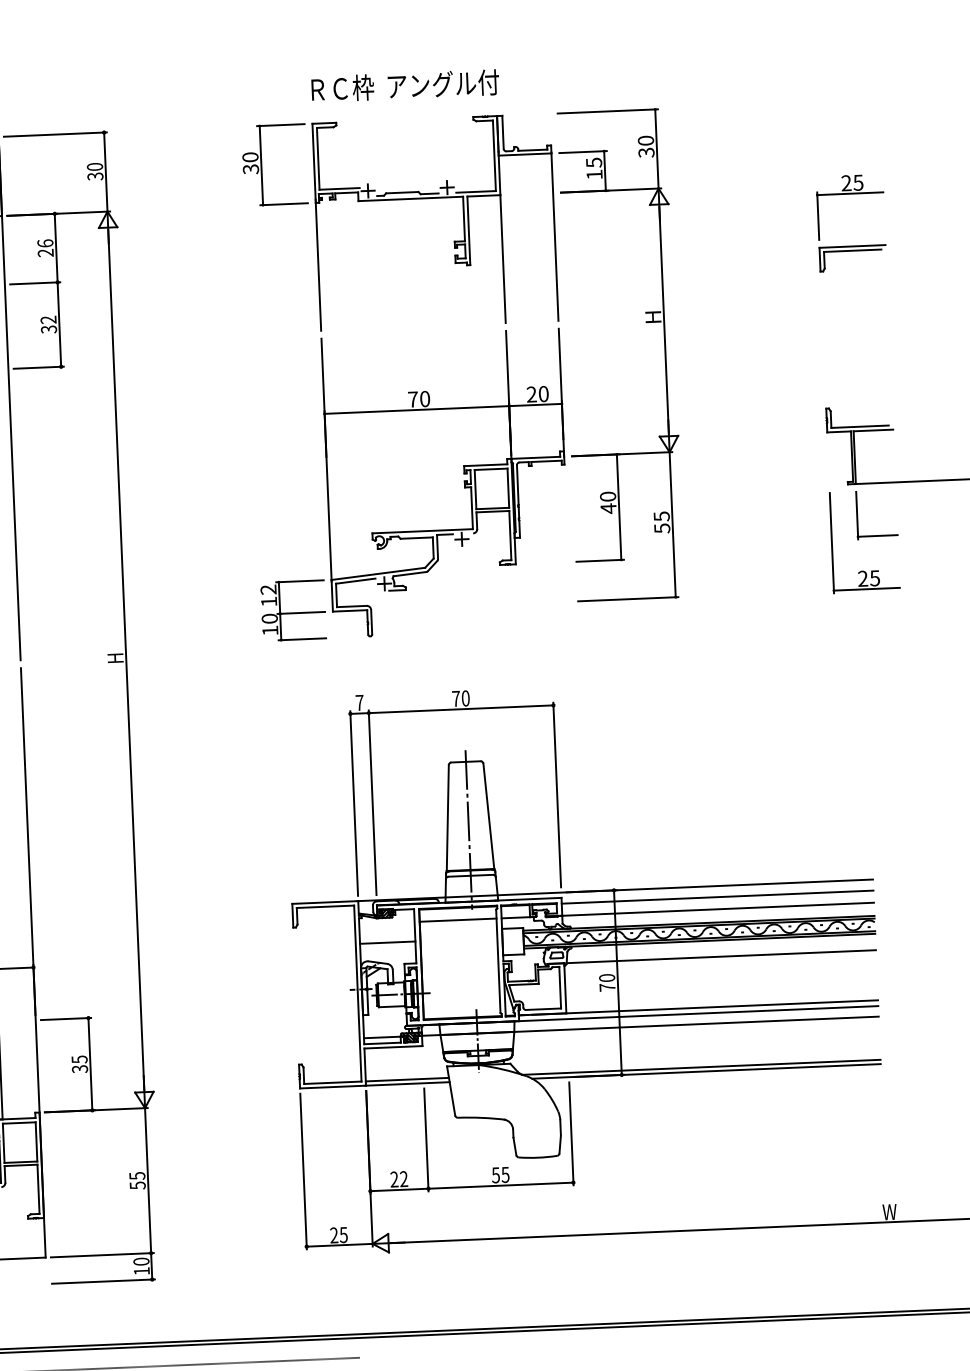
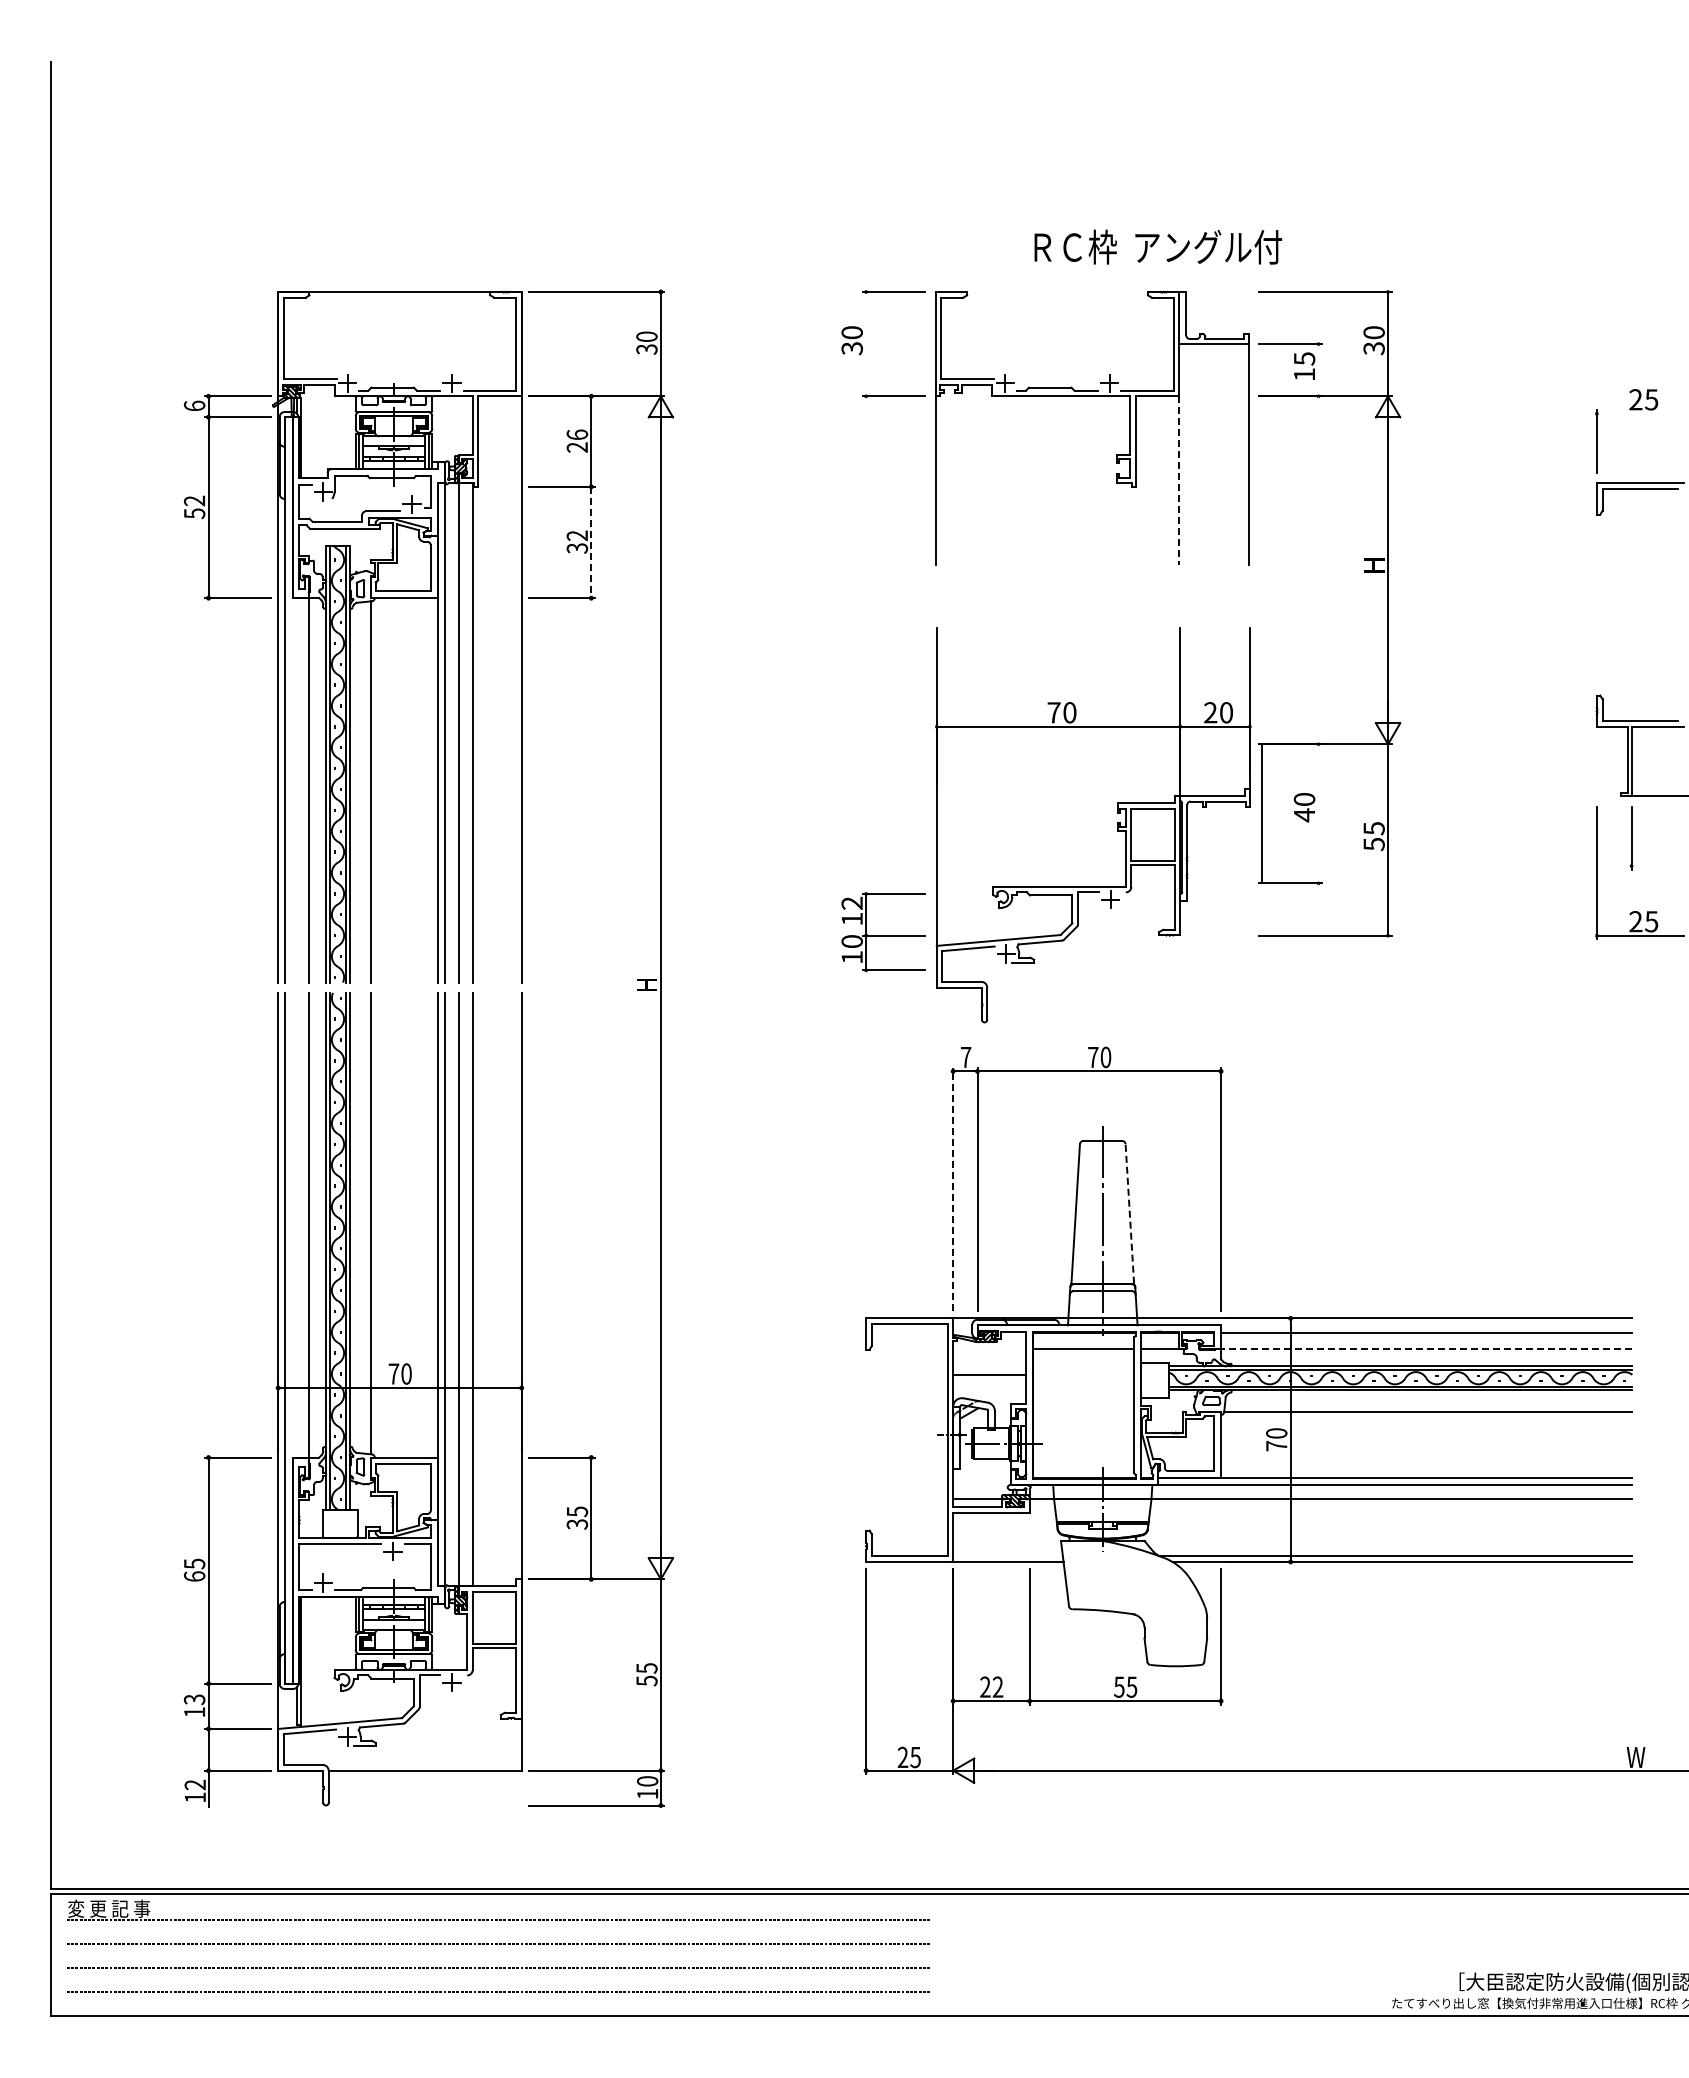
text: (405, 85) -> (1158, 246), moved
line: (261, 165) -> (866, 343), removed
line: (605, 171) -> (1318, 370), removed
line: (849, 193) -> (1639, 413), removed
line: (503, 259) -> (1179, 481), solid -> dashed
line: (59, 324) -> (591, 542), solid -> dashed
part: (446, 483) -> (1093, 825), moved
line: (619, 506) -> (1261, 813), moved
line: (877, 536) -> (1657, 866), removed
line: (354, 803) -> (953, 1189), solid -> dashed
line: (488, 816) -> (1129, 1213), solid -> dashed
line: (709, 910) -> (1415, 1349), solid -> dashed
line: (407, 1079) -> (1007, 1556), removed

